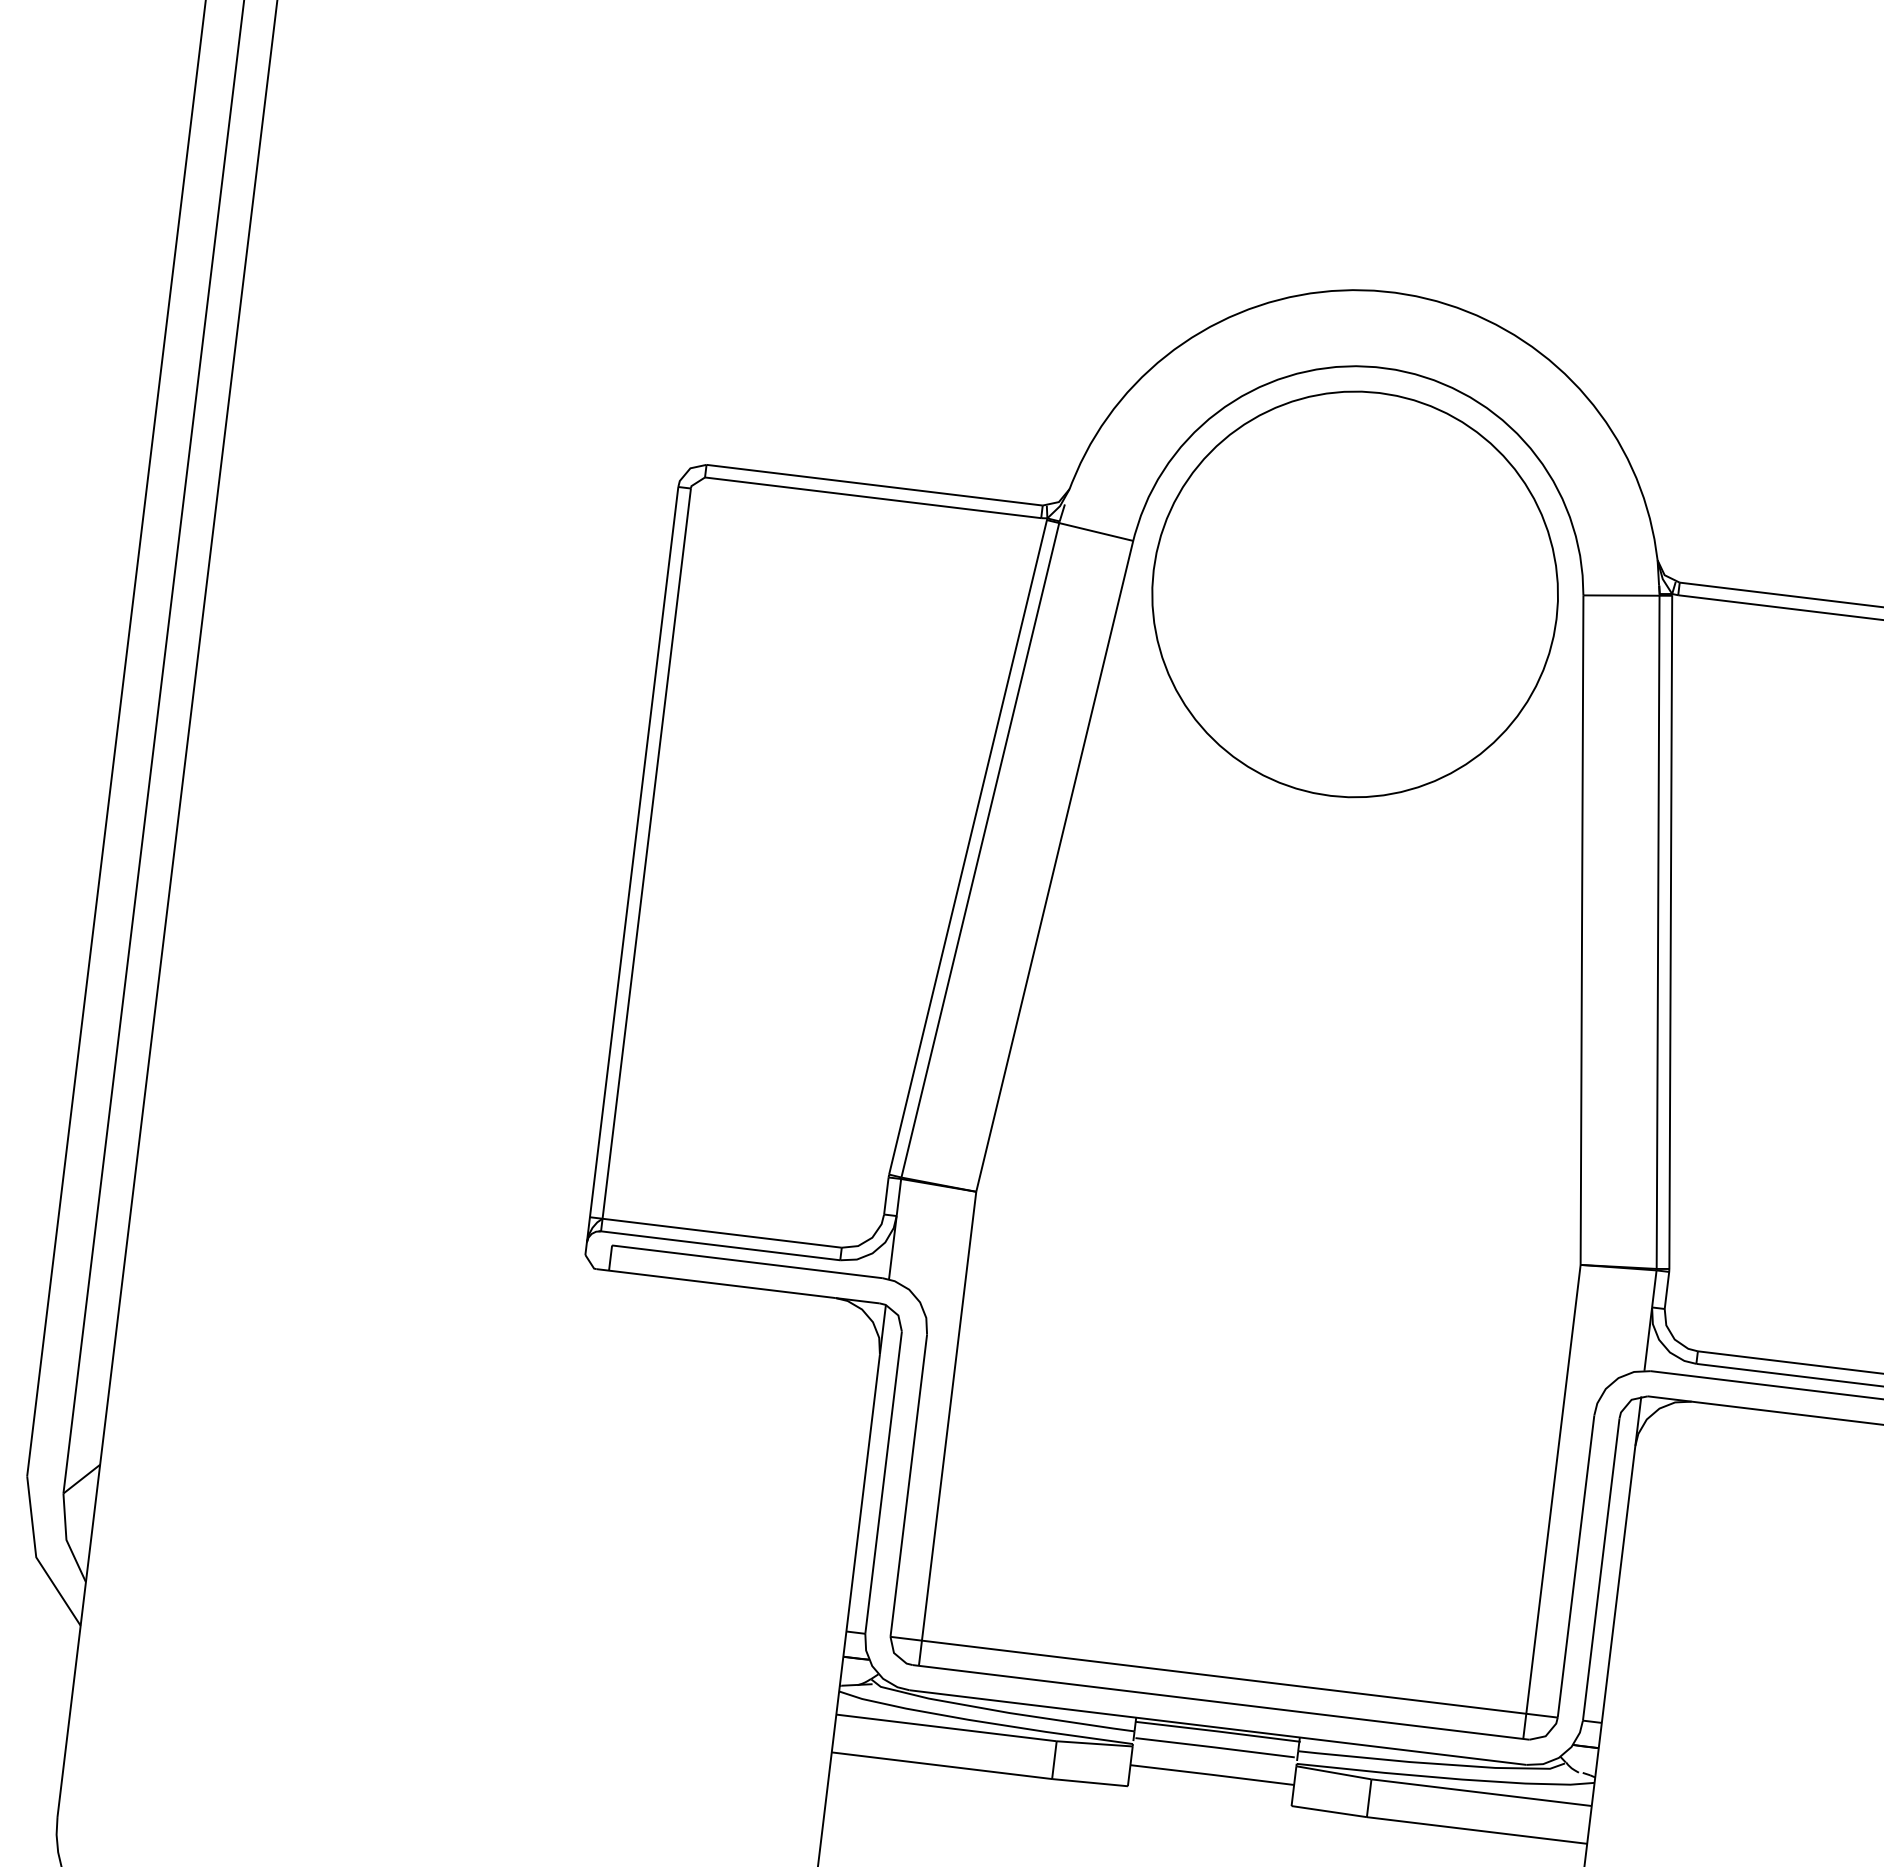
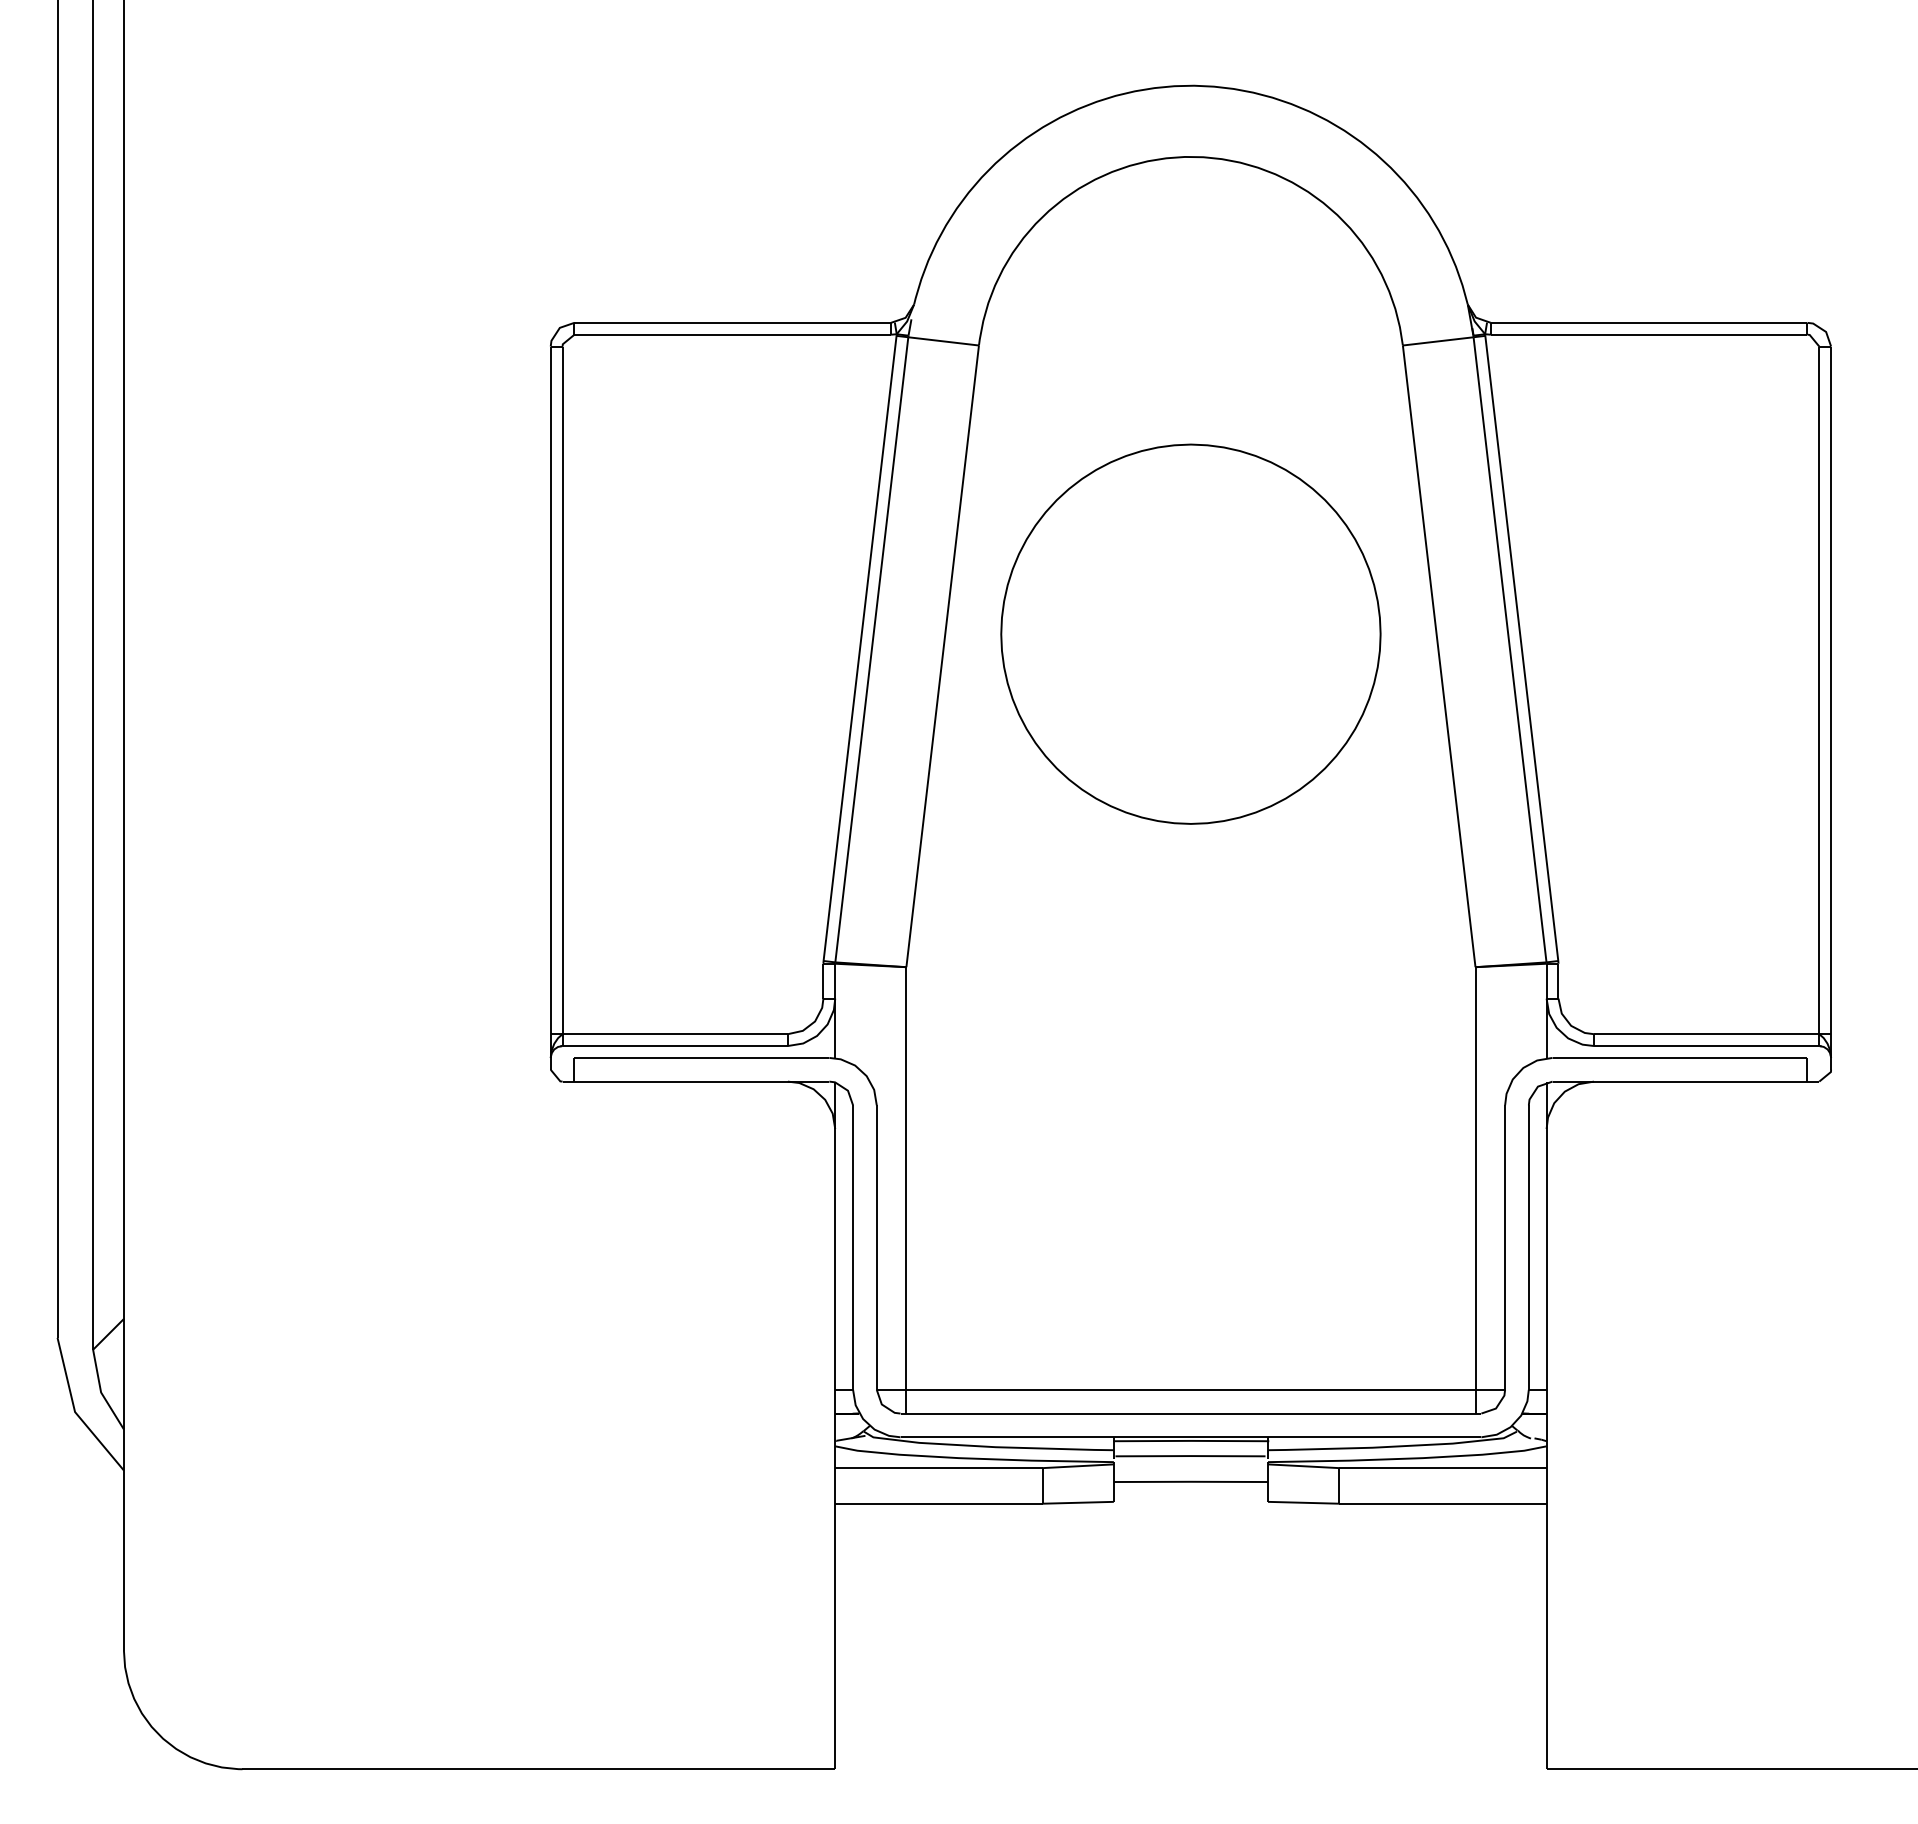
part: (1354, 593) -> (1190, 633), moved

